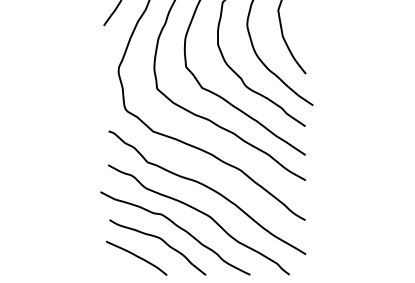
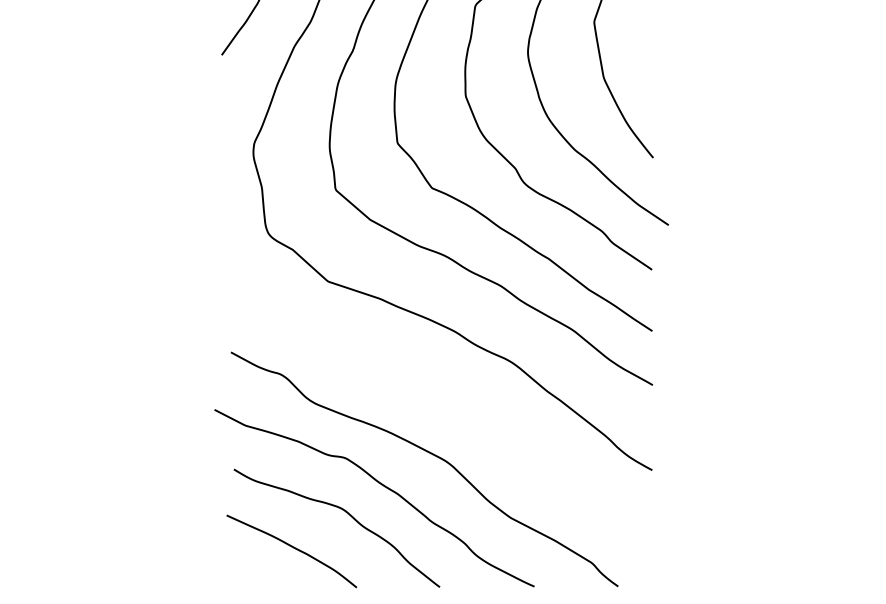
curve: (209, 189) -> (447, 404), removed

